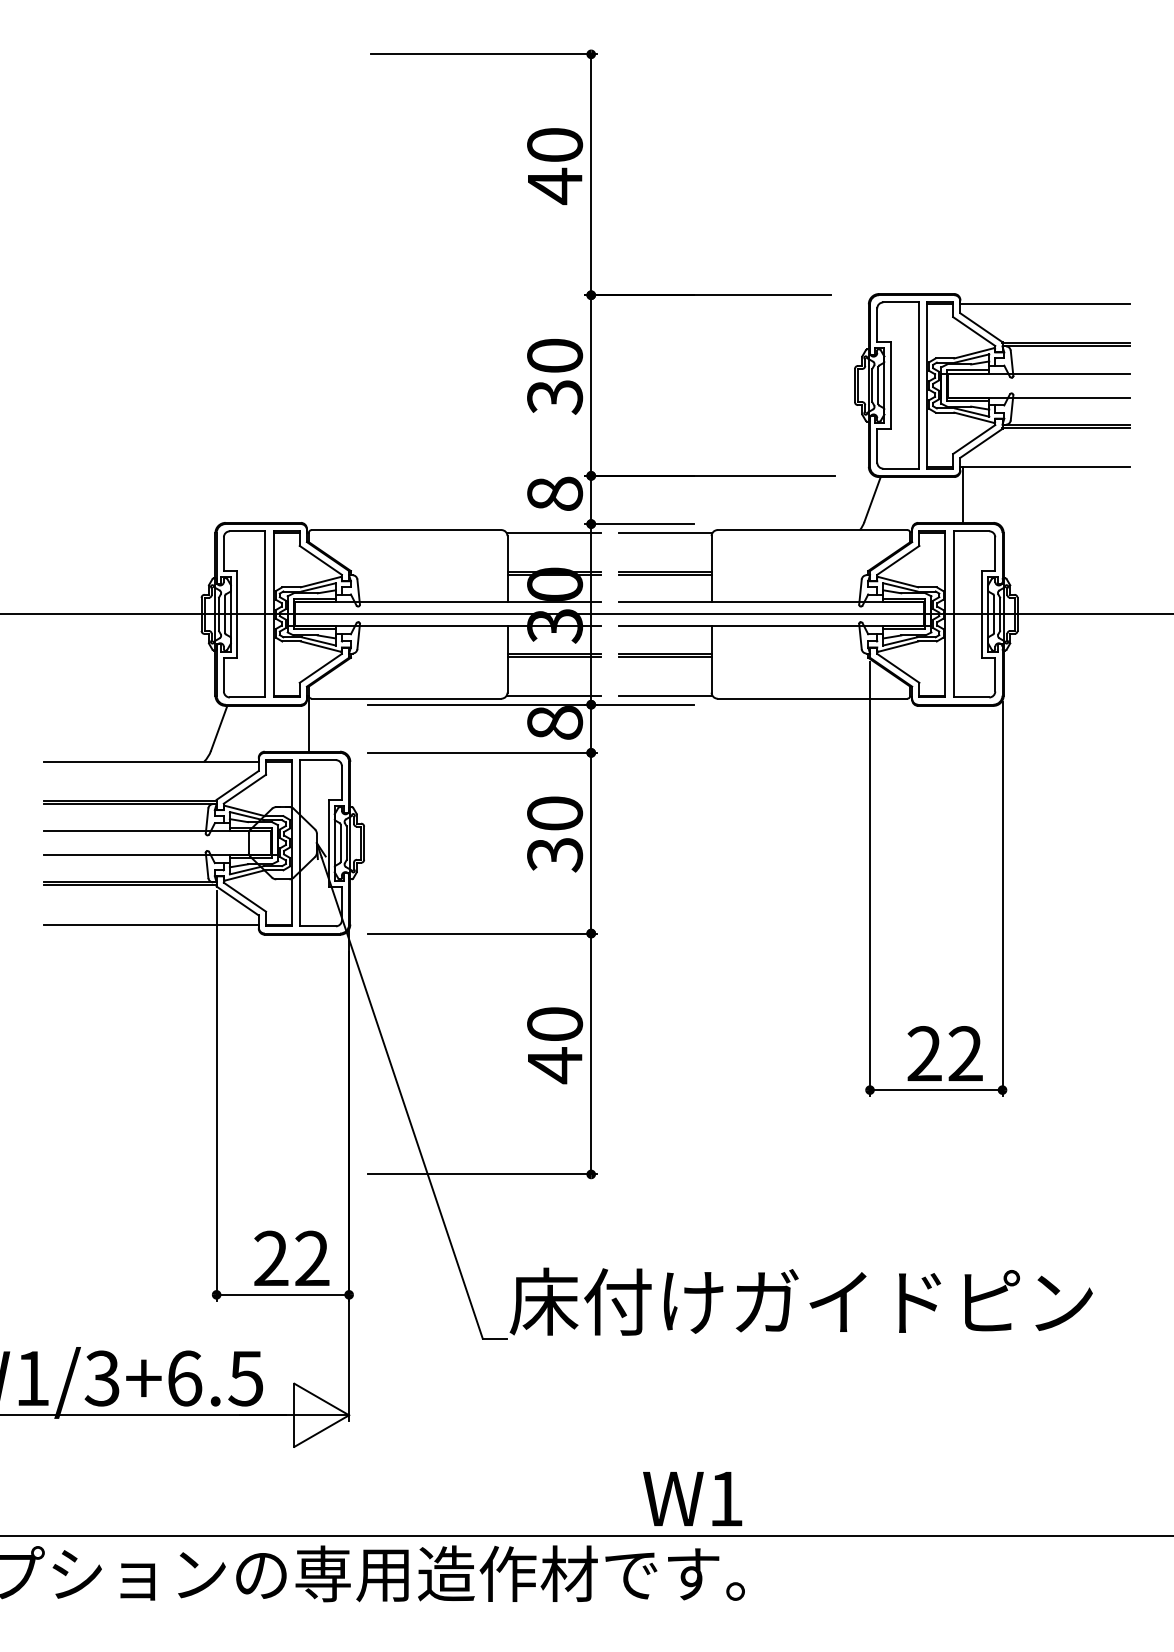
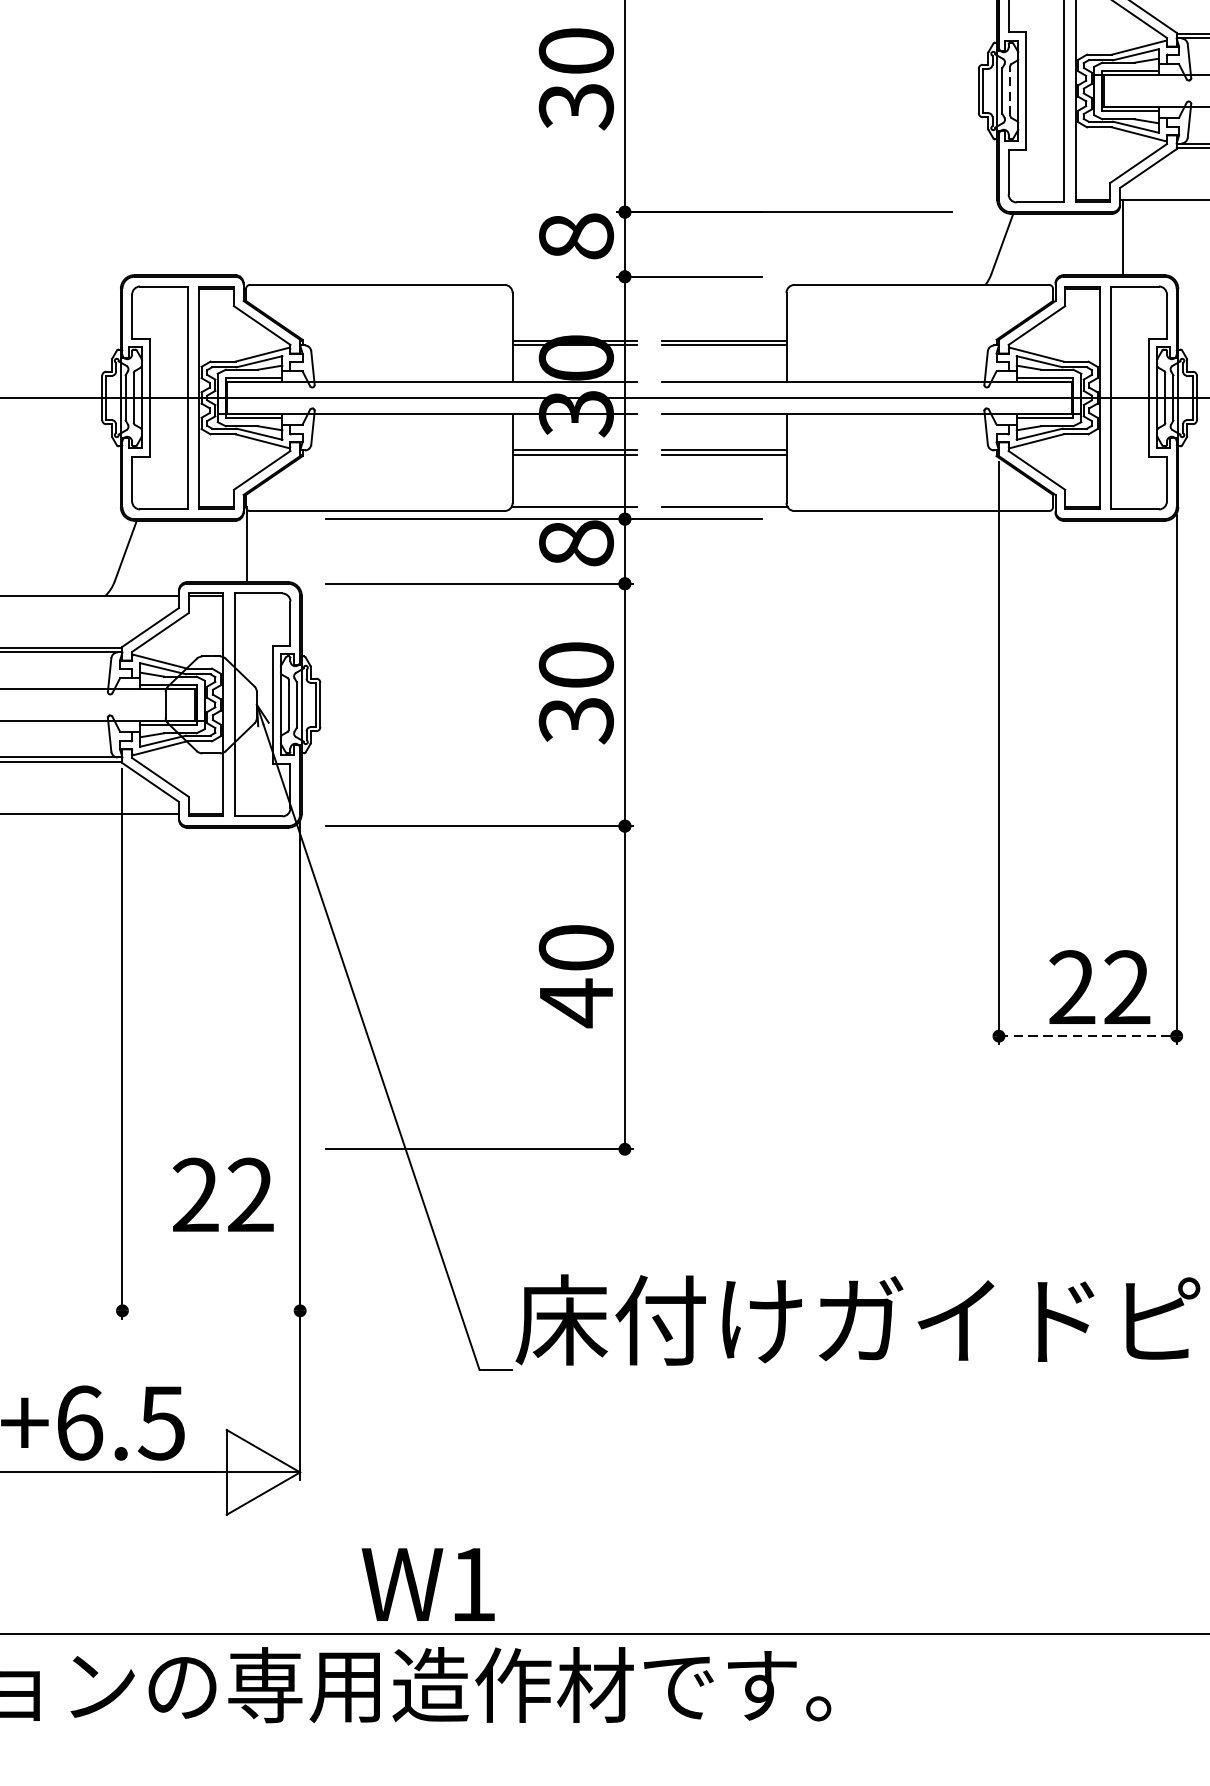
line: (878, 385) -> (1010, 90), solid -> dashed
line: (553, 533) -> (574, 289), removed
line: (665, 533) -> (724, 289), removed
line: (936, 1090) -> (1088, 1036), solid -> dashed
text: (291, 1257) -> (222, 1193), moved
line: (282, 1294) -> (210, 1310), removed
text: (692, 1498) -> (428, 1584), moved

